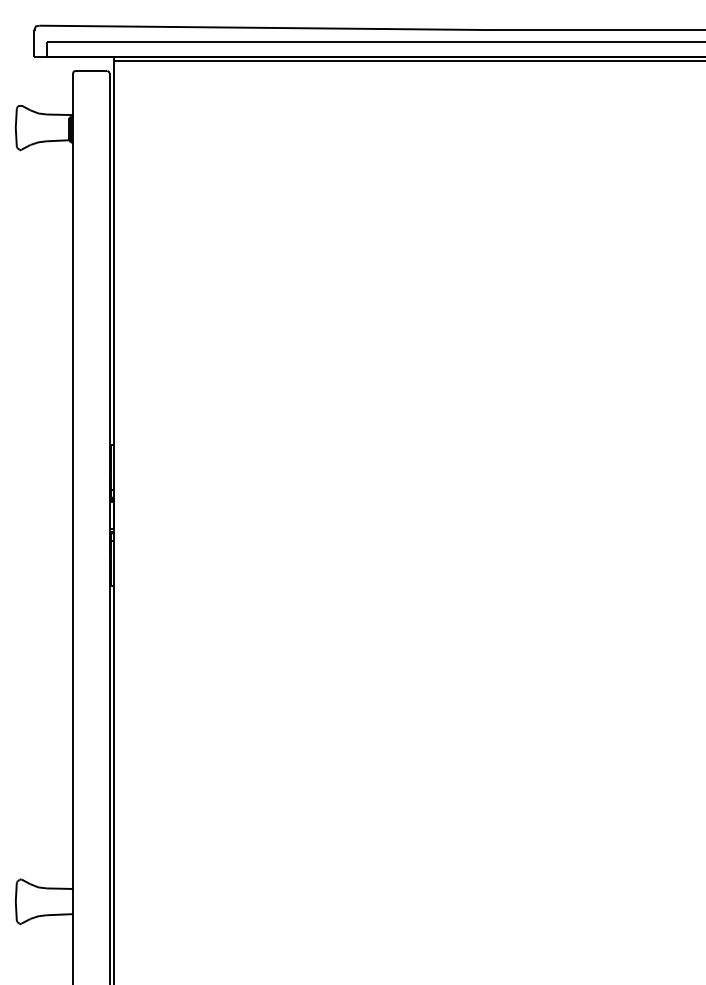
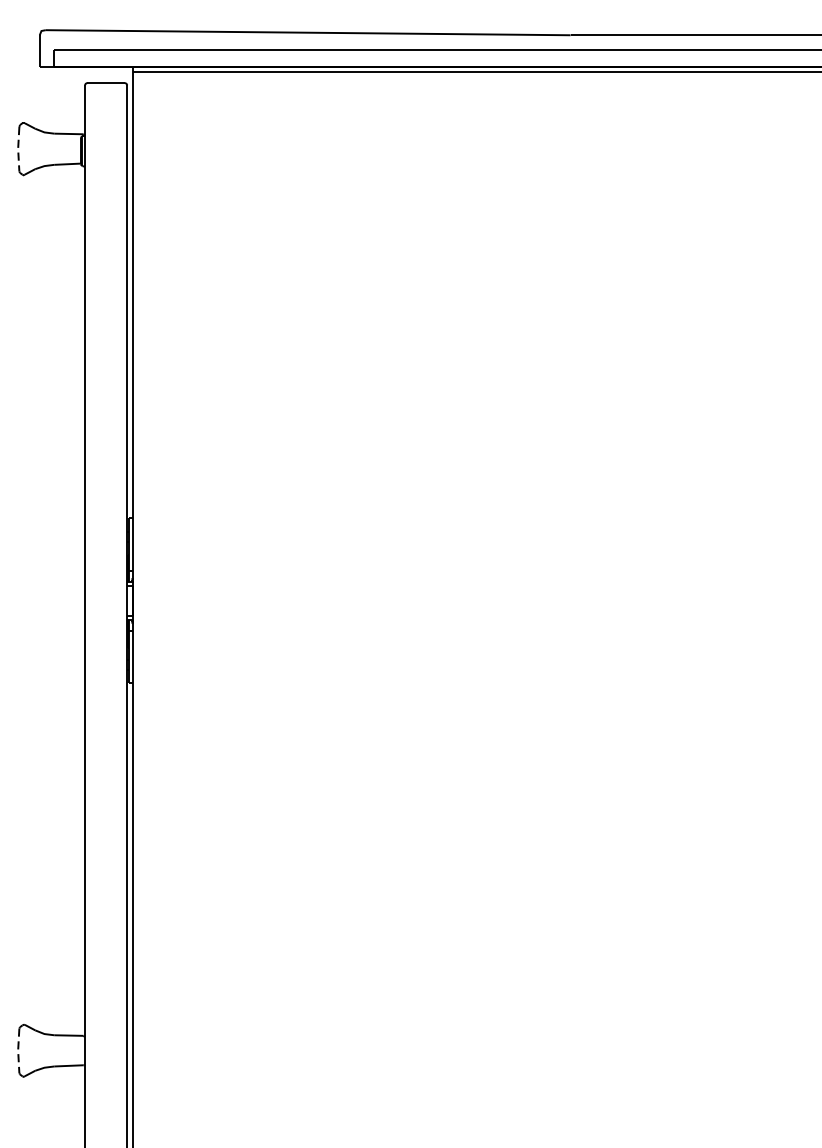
line: (15, 127) -> (17, 148), solid -> dashed
line: (15, 901) -> (17, 1050), solid -> dashed

